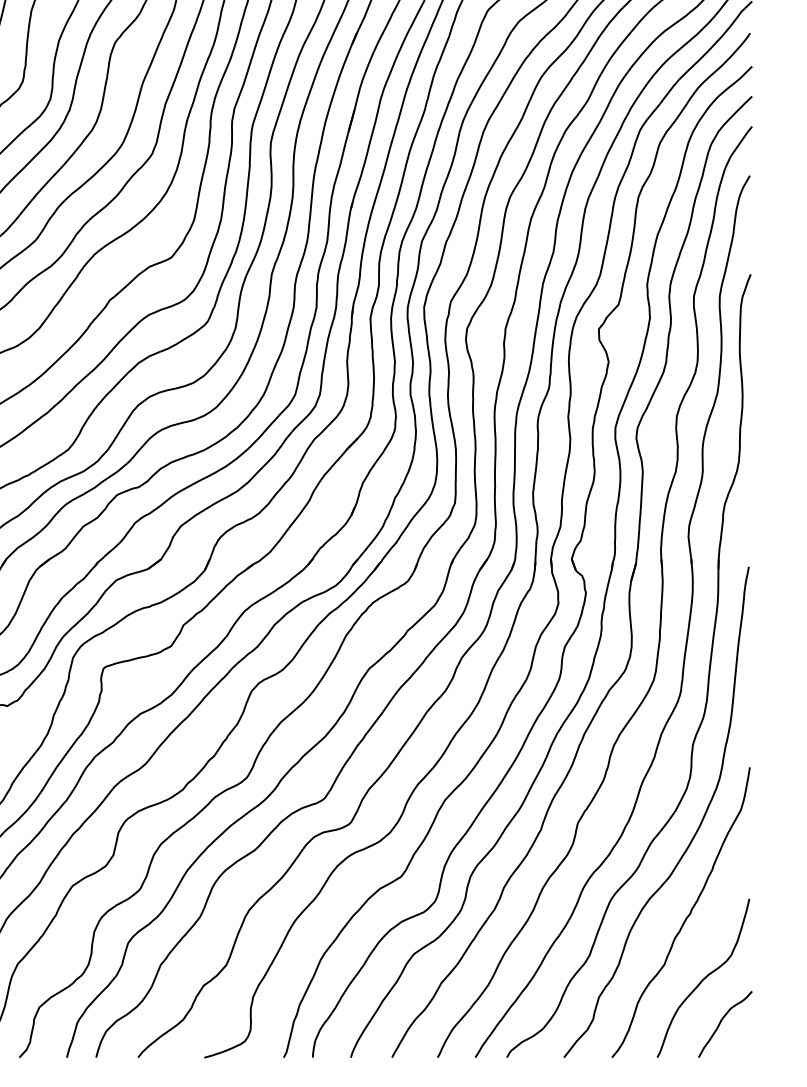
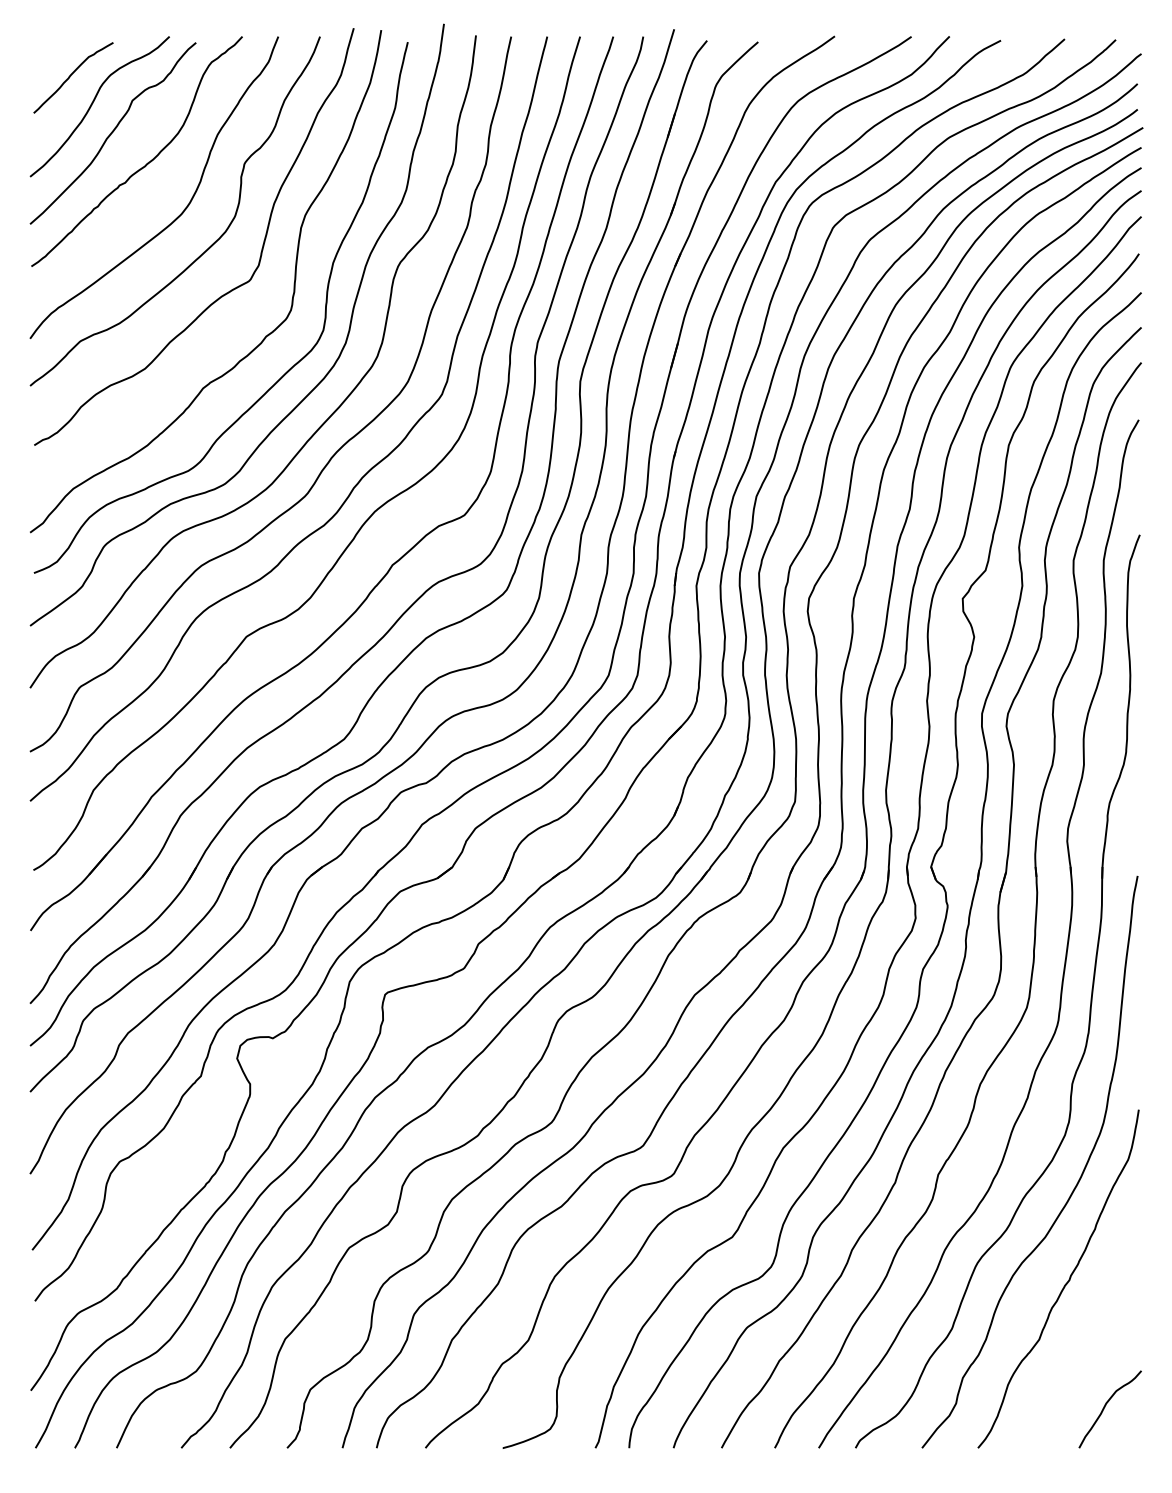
curve: (703, 978) -> (1084, 1355), removed

